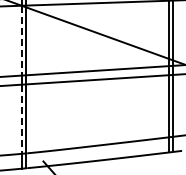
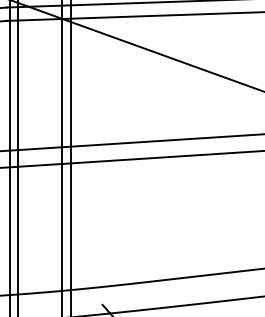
line: (21, 40) -> (62, 82), dashed -> solid
line: (21, 119) -> (62, 227), dashed -> solid

